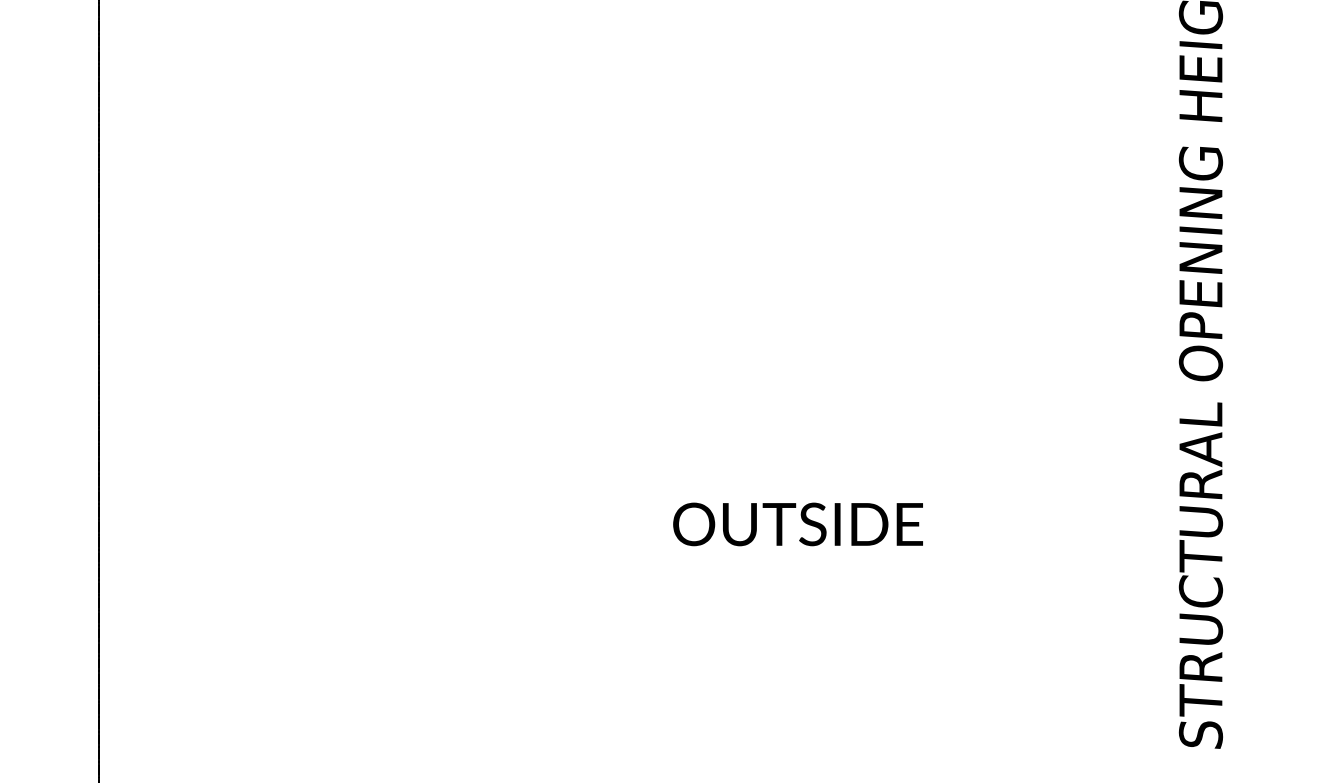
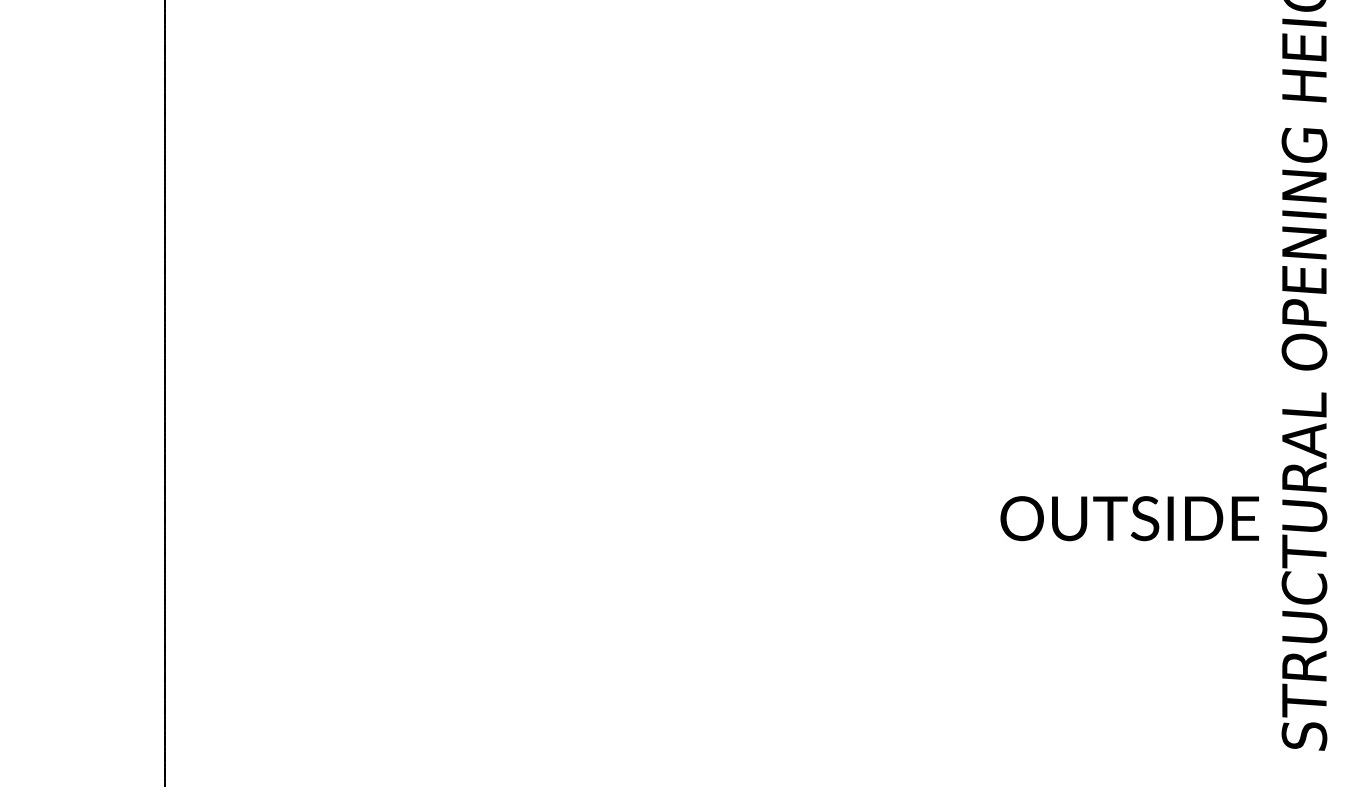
text: (797, 524) -> (1129, 518), moved

